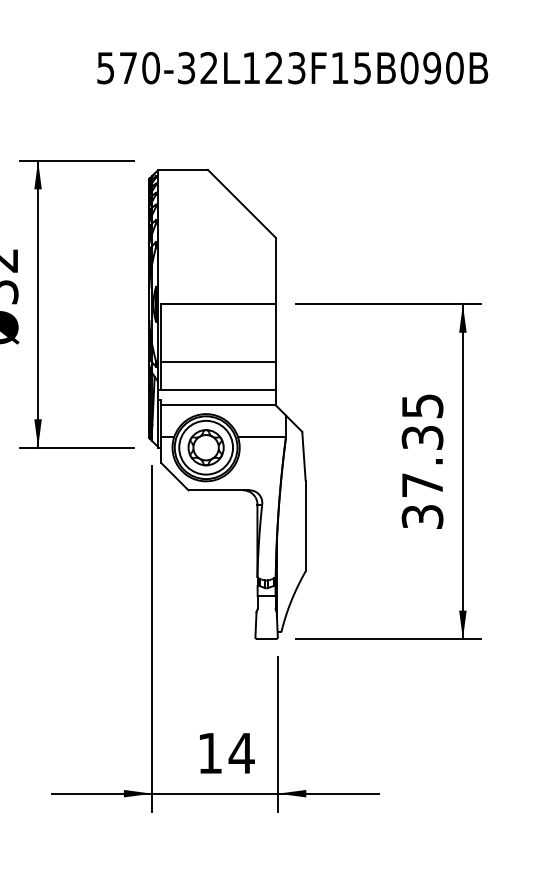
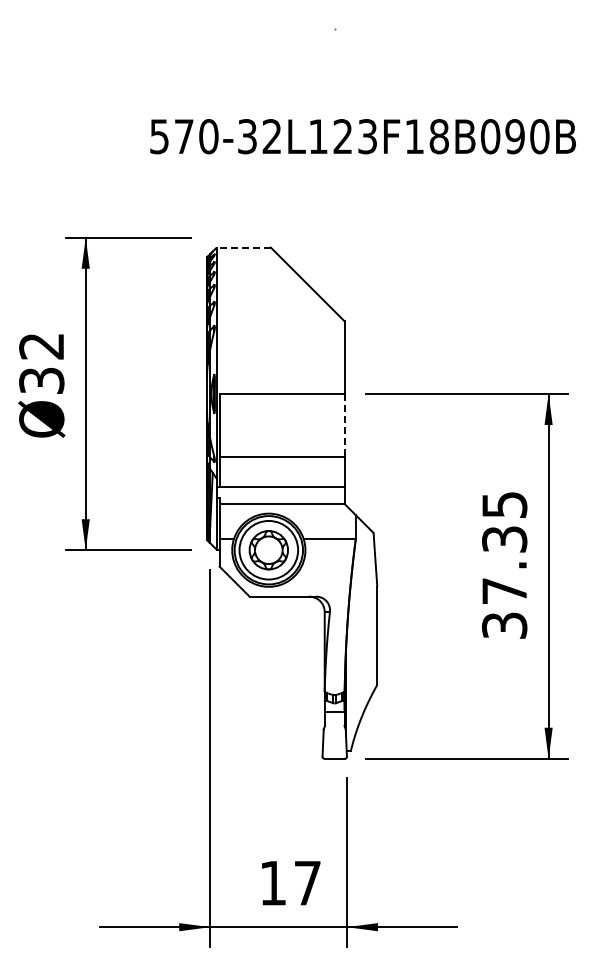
text: (361, 67) -> (438, 136), 570-32L123F15B090B -> 570-32L123F18B090B
line: (182, 169) -> (243, 247), solid -> dashed
line: (275, 333) -> (344, 425), solid -> dashed
text: (241, 753) -> (307, 883), 14 -> 17

